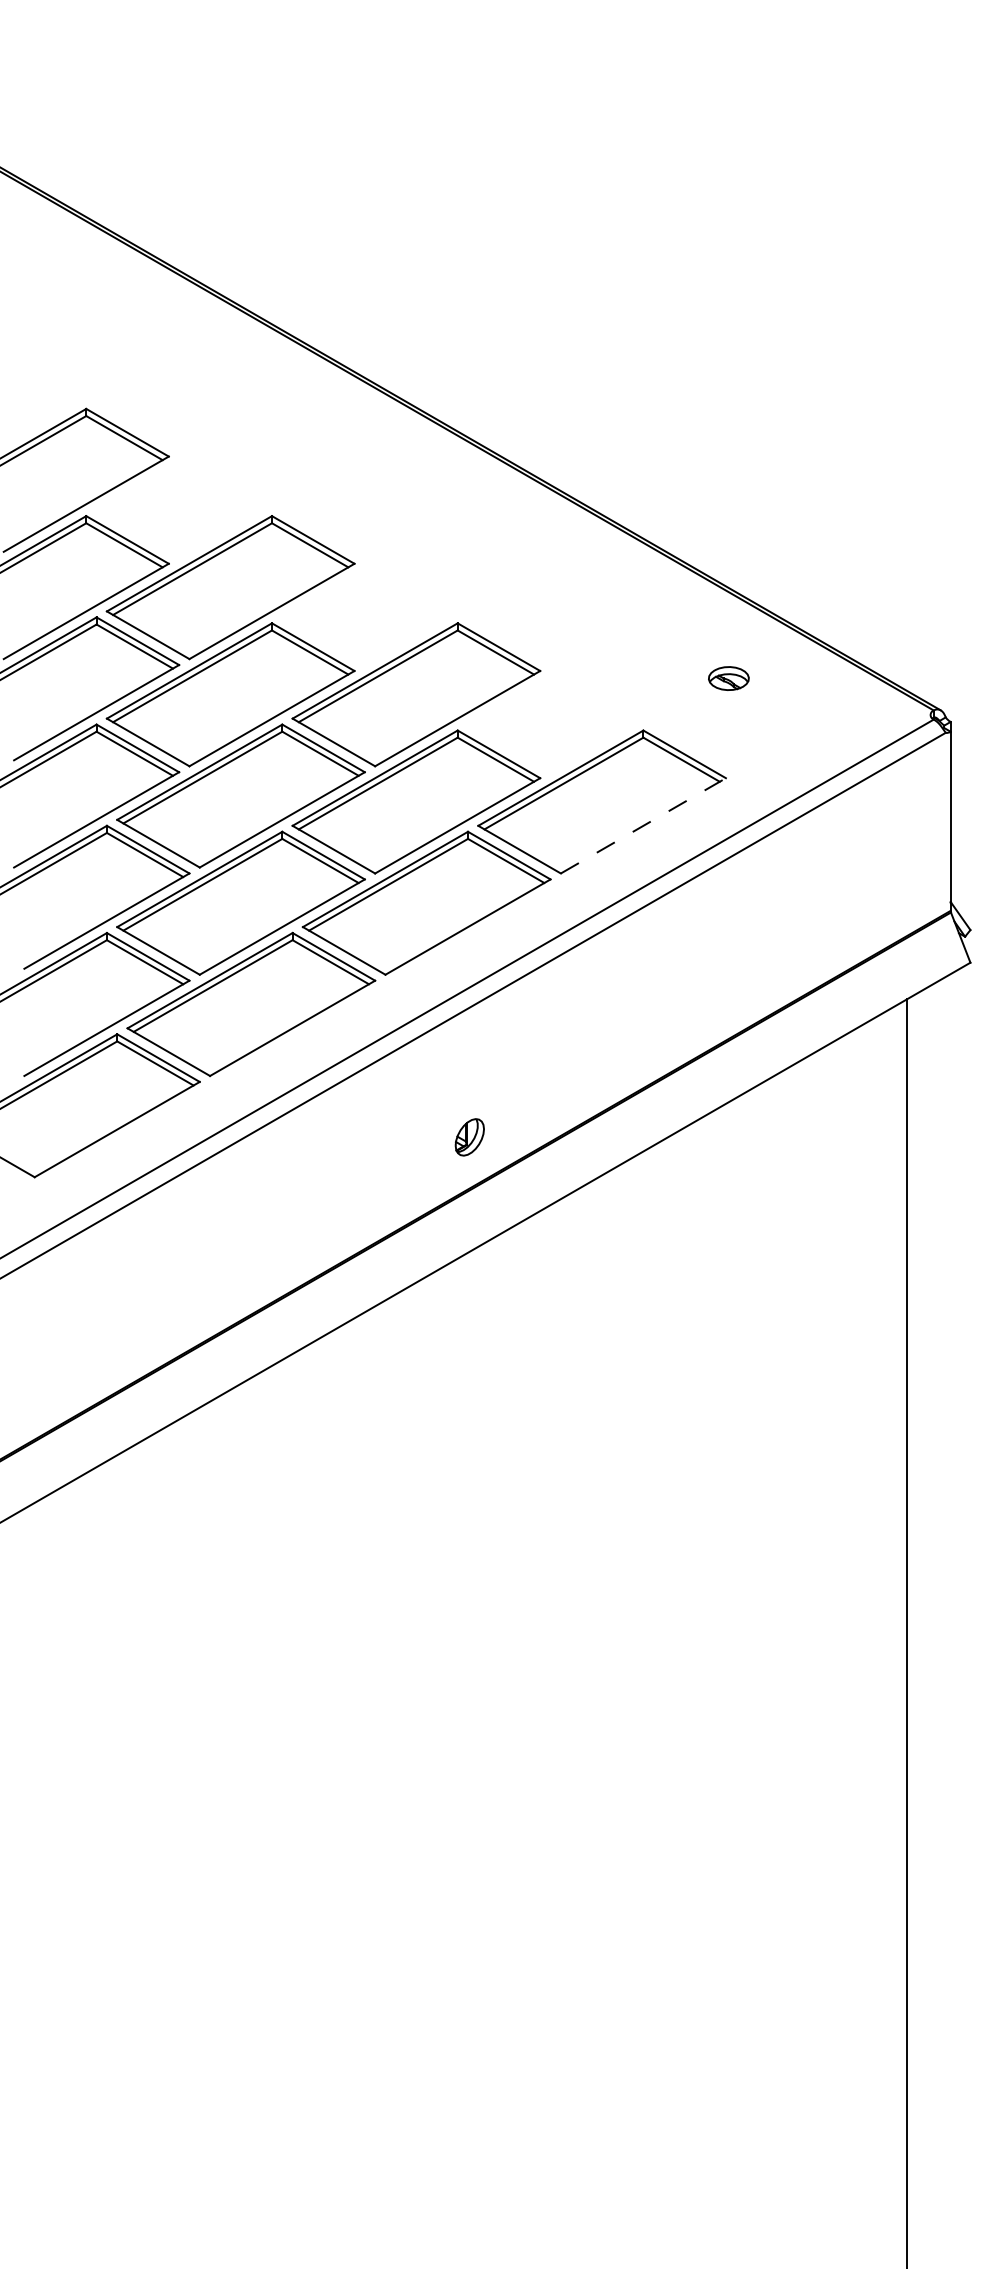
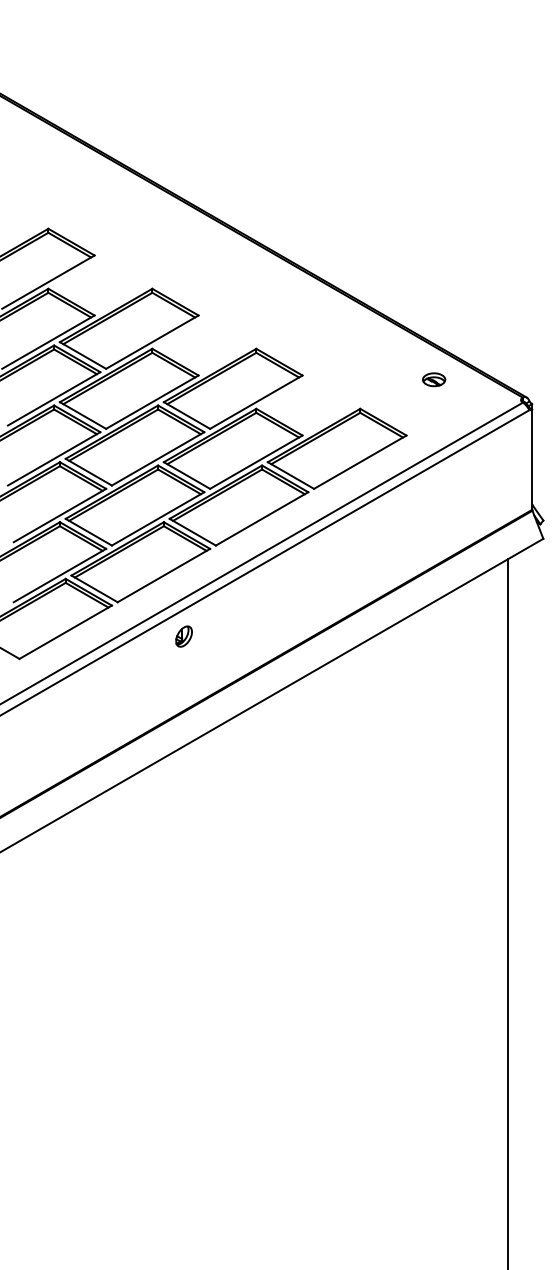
part: (729, 678) -> (434, 379), moved
line: (643, 824) -> (360, 461), dashed -> solid
part: (468, 1137) -> (183, 636), moved

